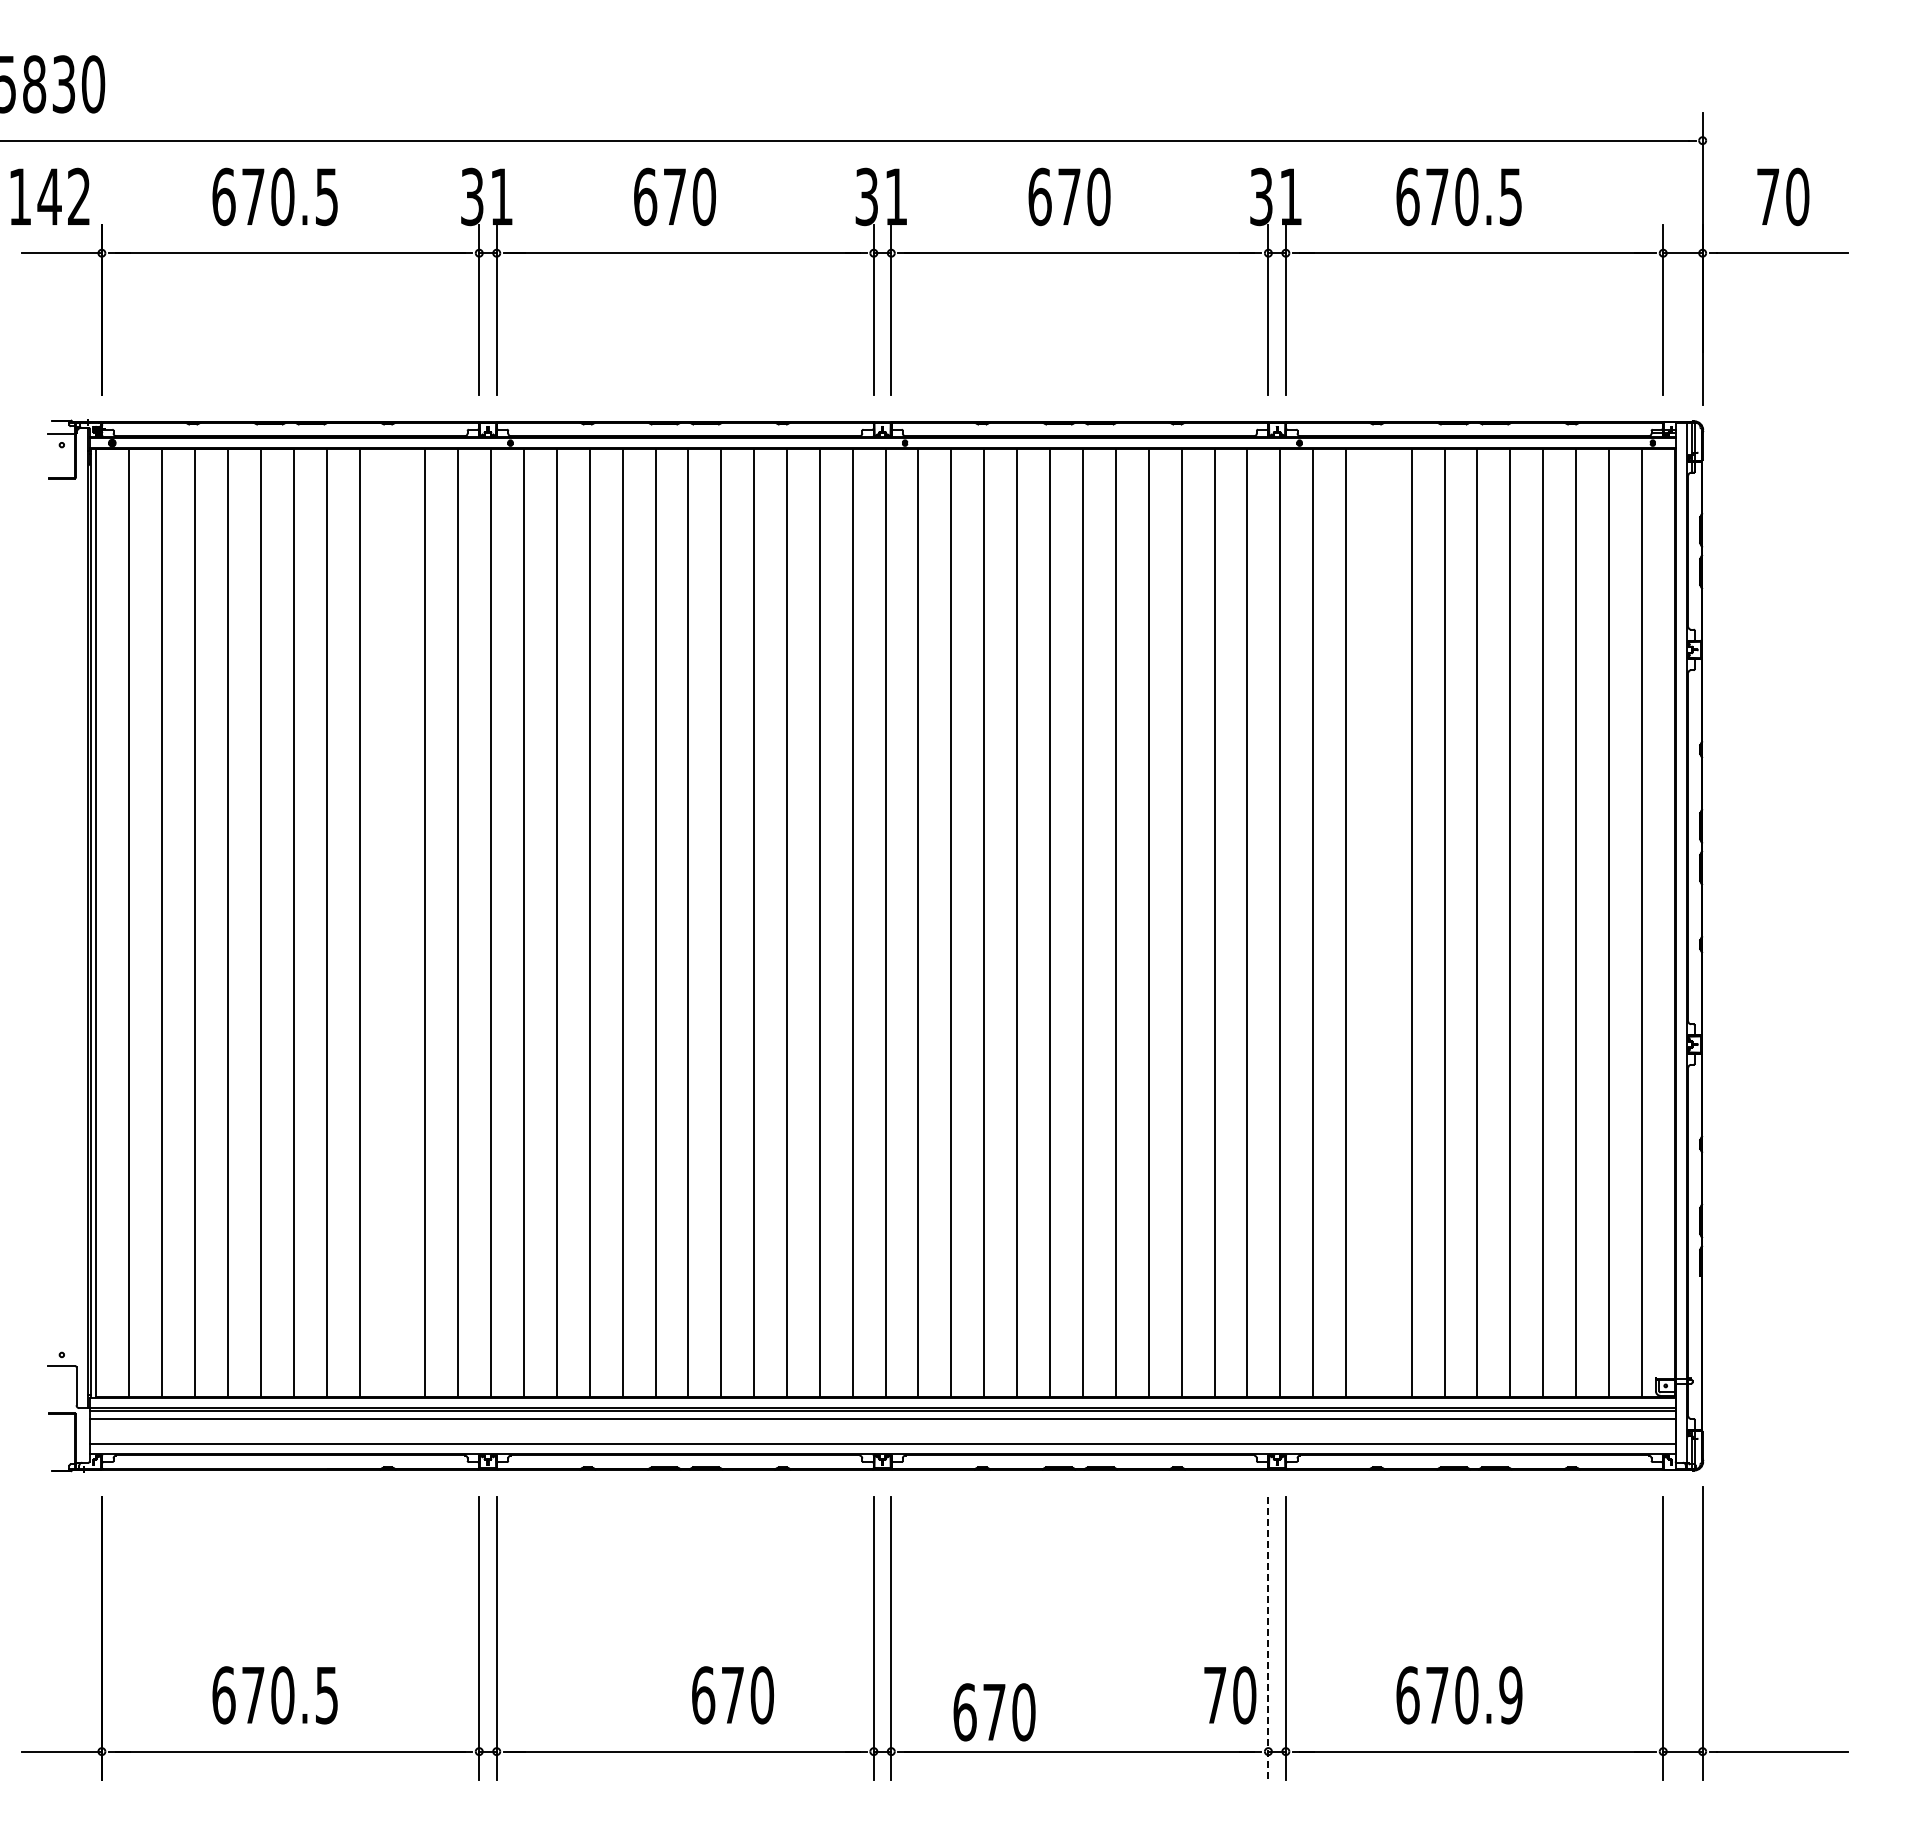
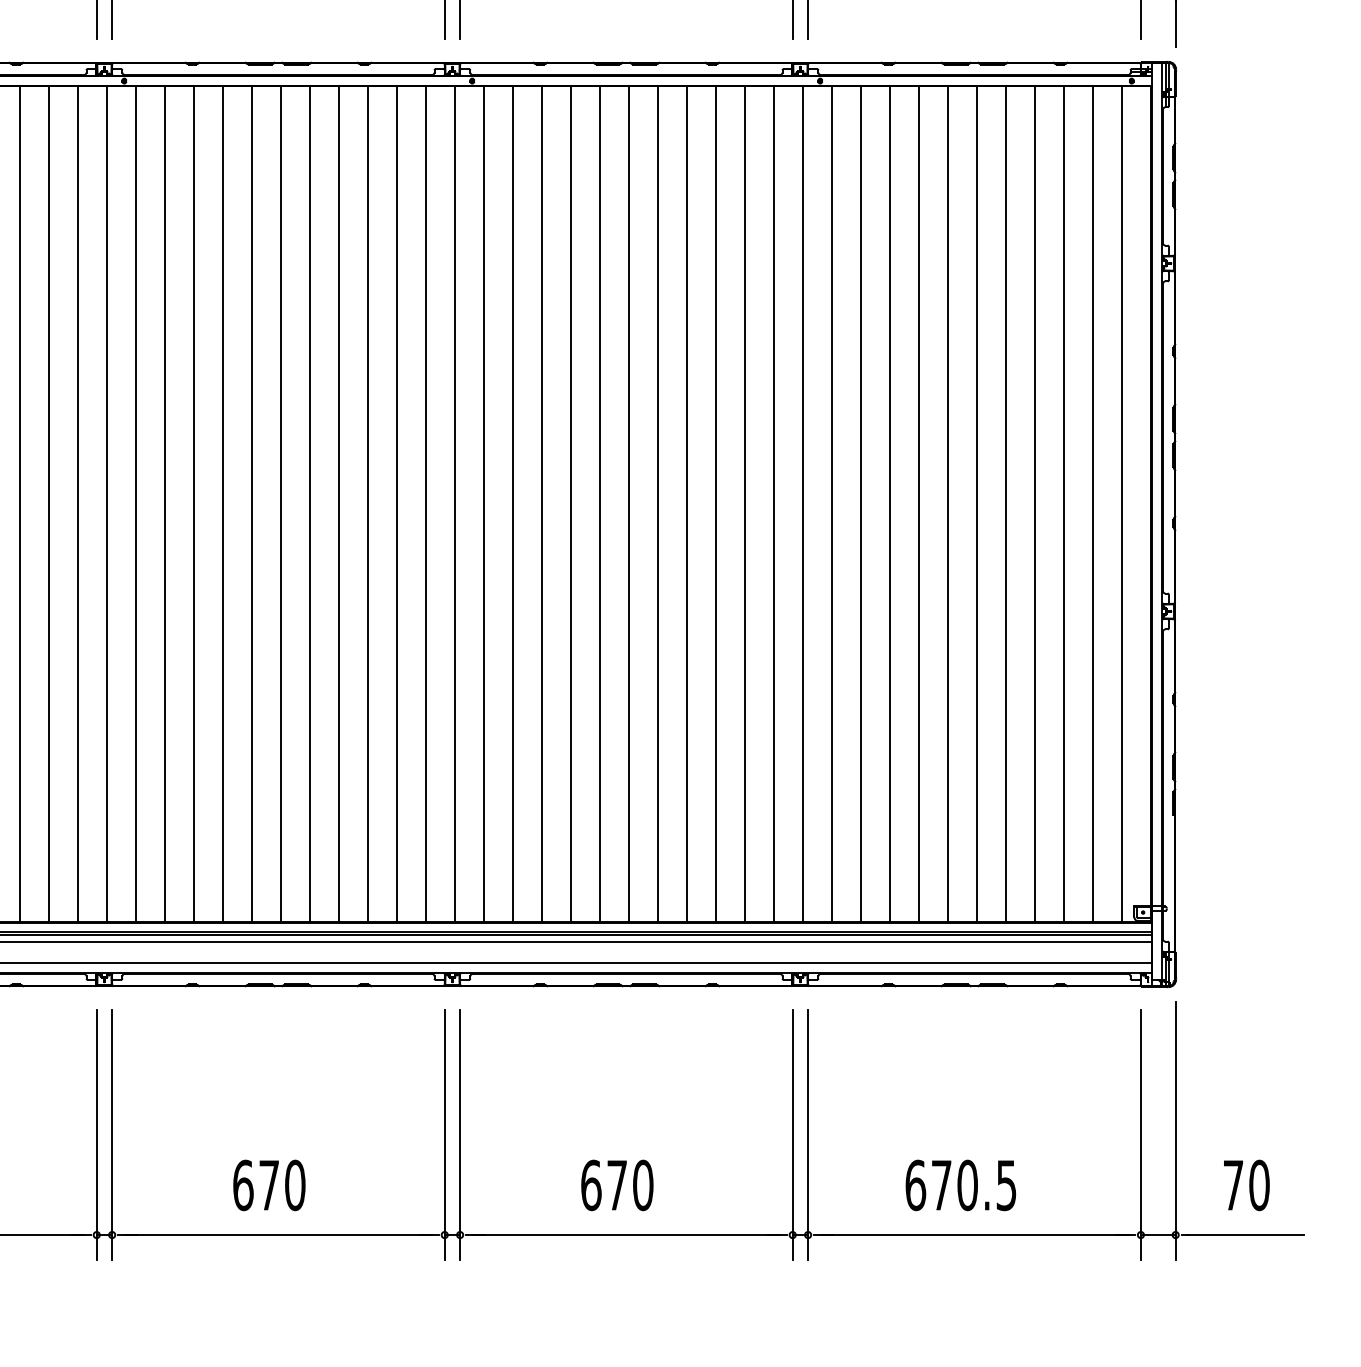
line: (392, 922) -> (20, 503), added
line: (1378, 922) -> (889, 503), added
line: (1268, 1638) -> (792, 1135), dashed -> solid
text: (732, 1695) -> (268, 1185), moved
text: (1230, 1695) -> (1246, 1185), moved
text: (1510, 1695) -> (1006, 1185), 670.9 -> 670.5
text: (994, 1712) -> (617, 1185), moved

